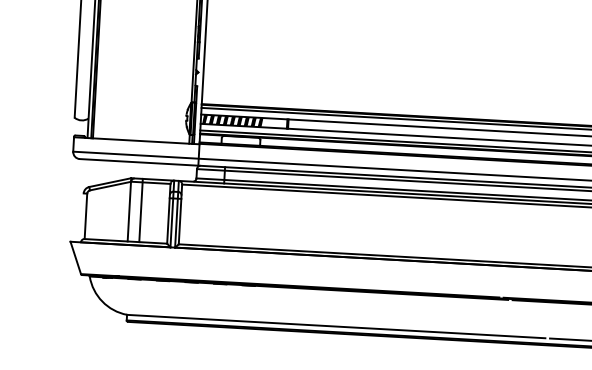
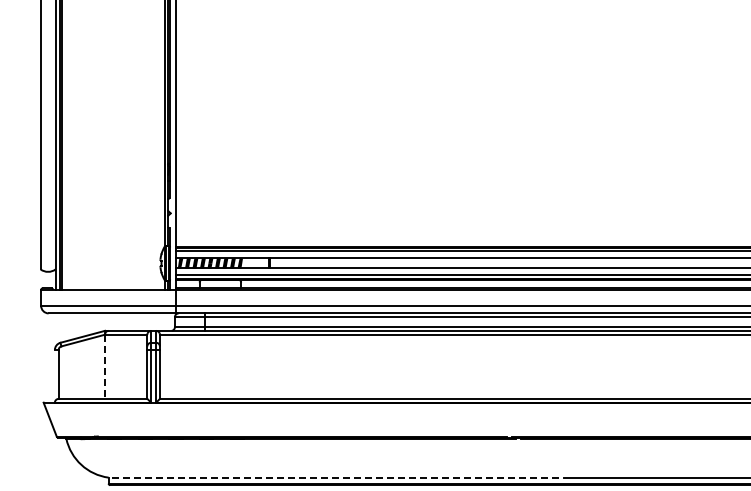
line: (141, 210) -> (117, 364), removed
line: (128, 212) -> (104, 367), solid -> dashed
line: (336, 326) -> (333, 477), solid -> dashed

